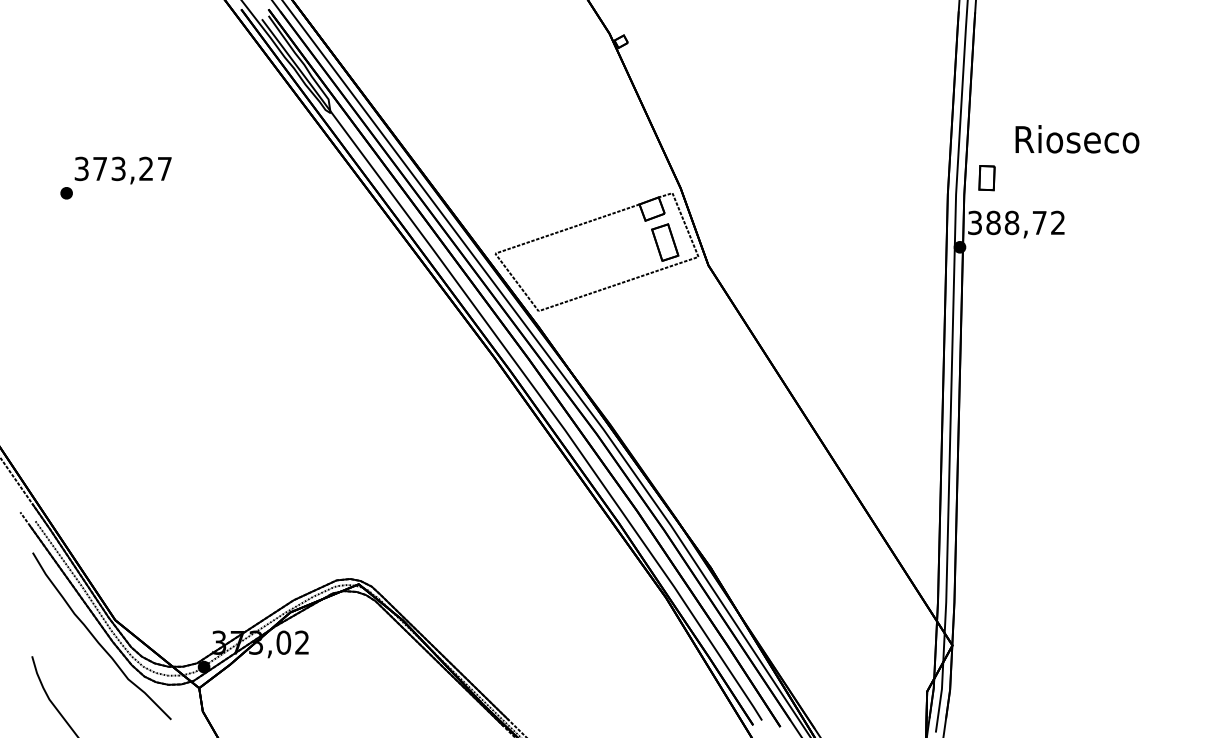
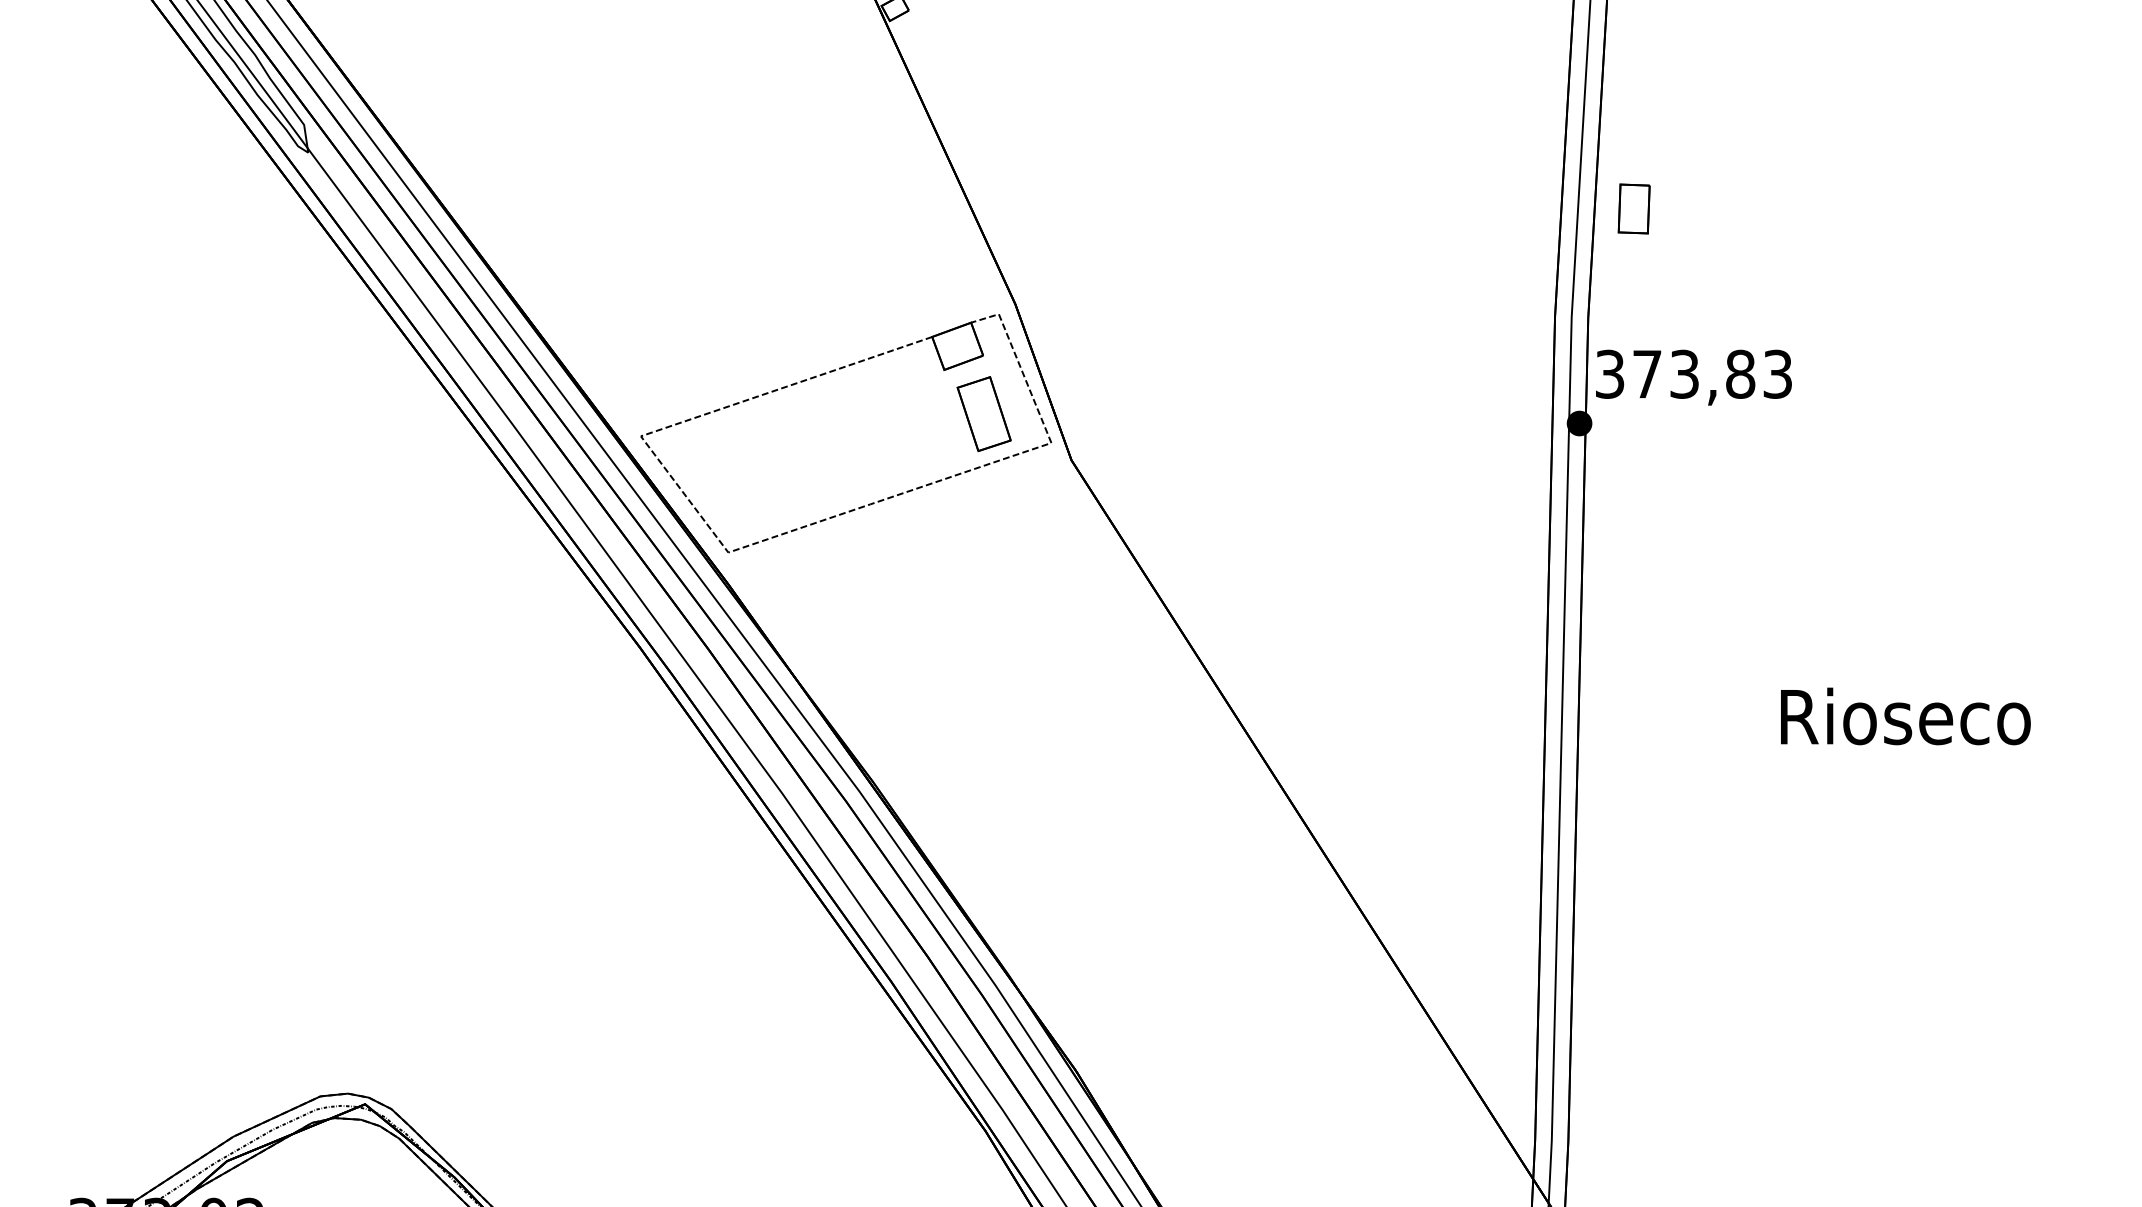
text: (1077, 139) -> (1905, 716), moved
part: (986, 178) -> (1633, 209), moved
text: (1025, 222) -> (1711, 373), 388,72 -> 373,83

